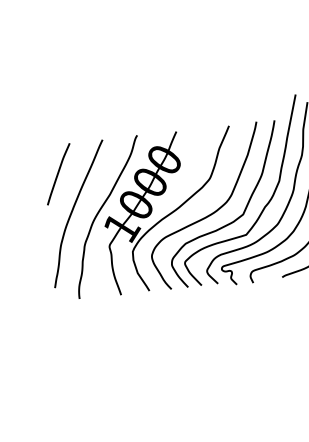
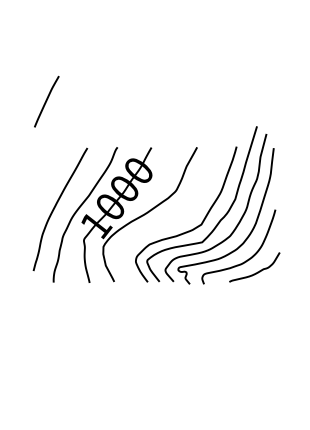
line: (58, 174) -> (46, 101), moved
curve: (208, 214) -> (171, 221), removed

